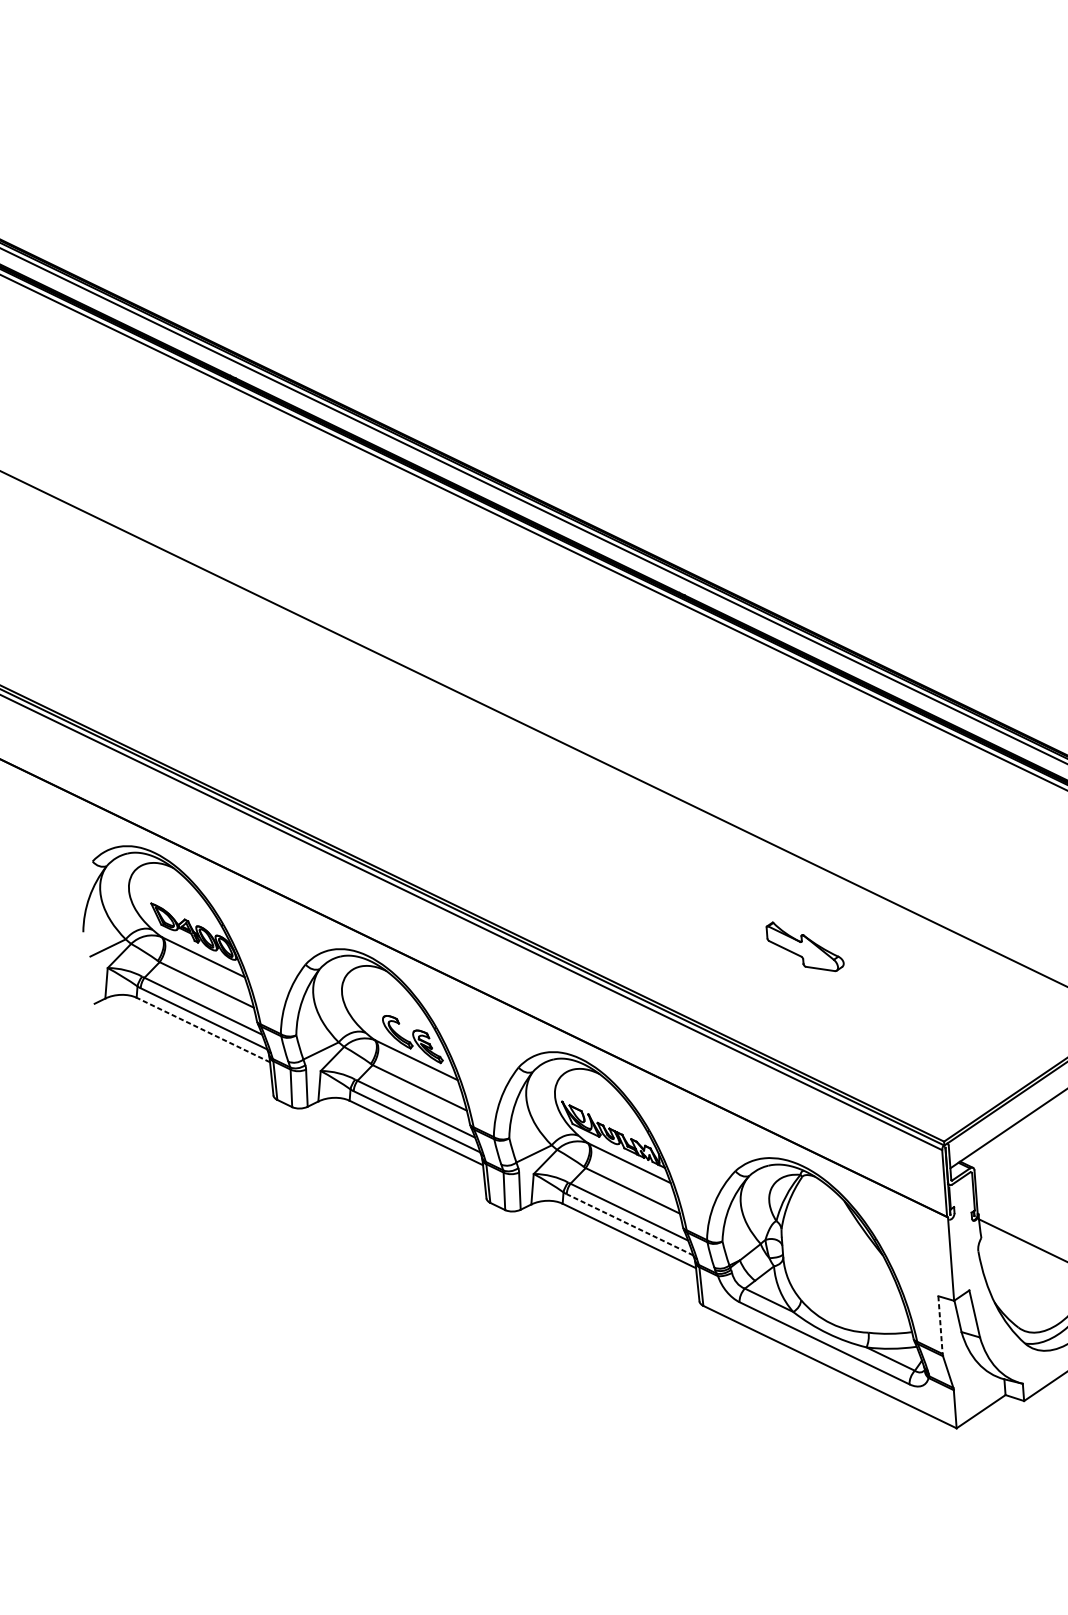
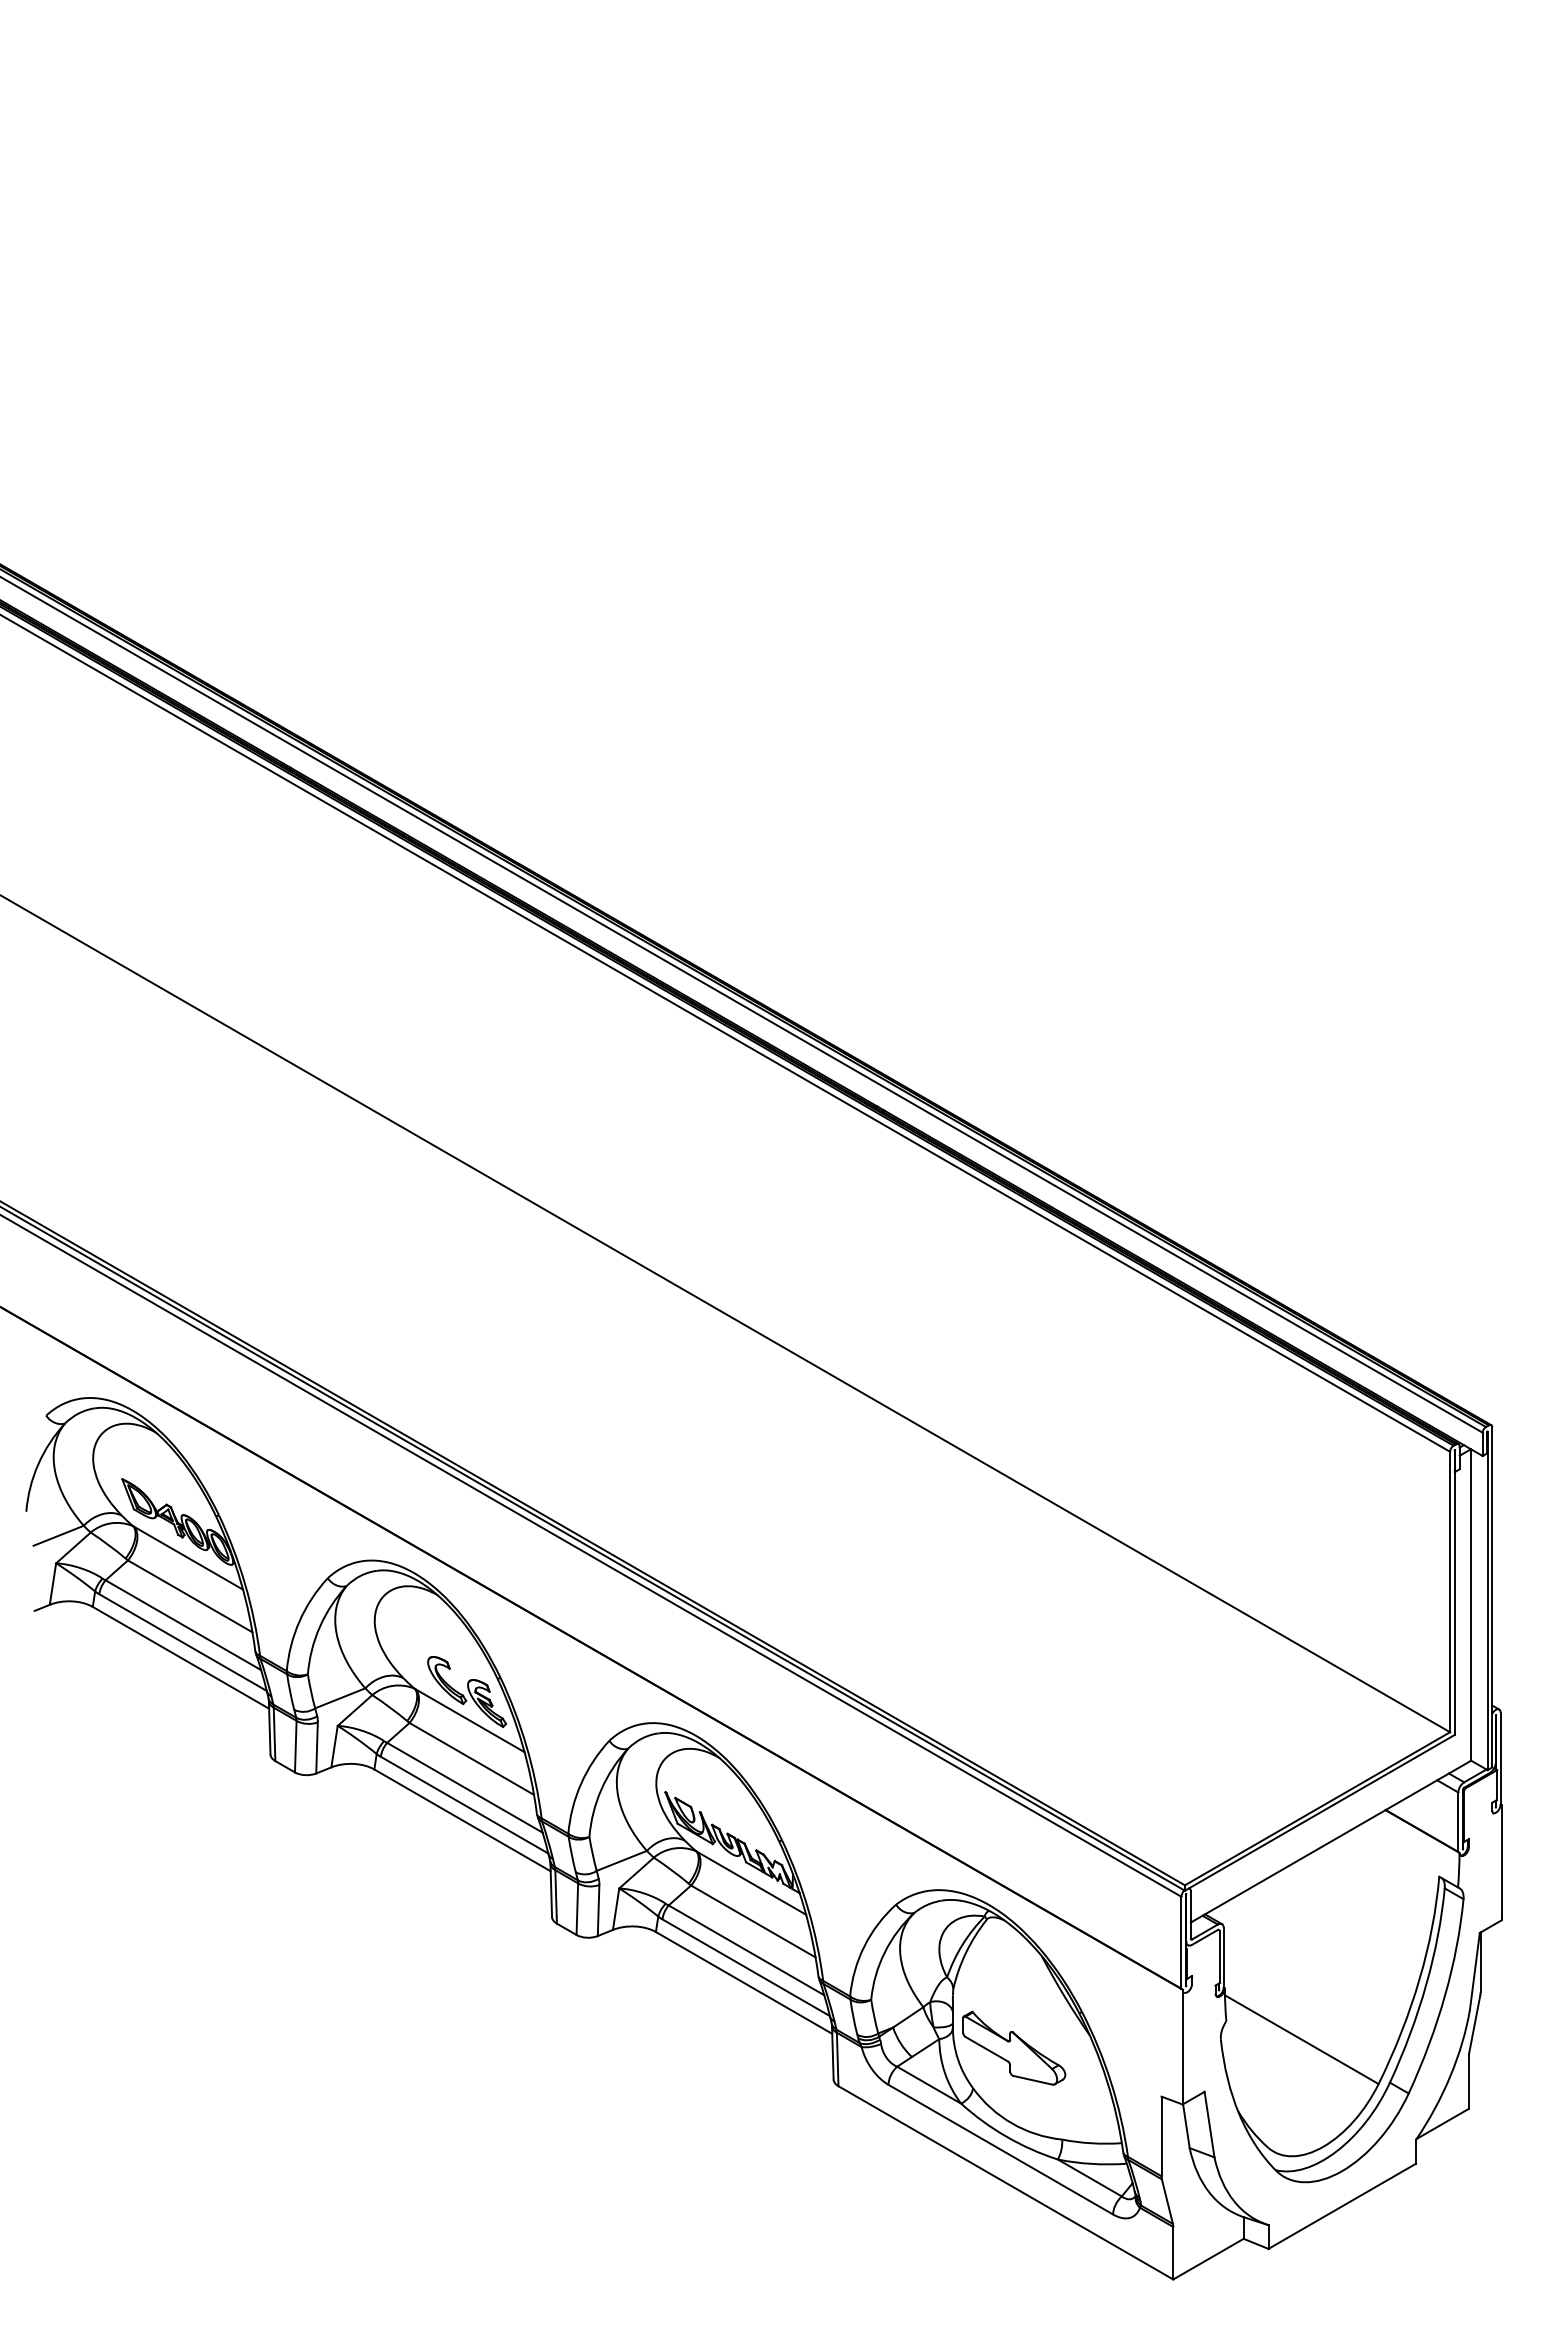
part: (805, 946) -> (1014, 2047), moved
line: (202, 1029) -> (180, 1657), dashed -> solid
line: (630, 1224) -> (746, 1967), dashed -> solid
line: (940, 1325) -> (1161, 2136), dashed -> solid

